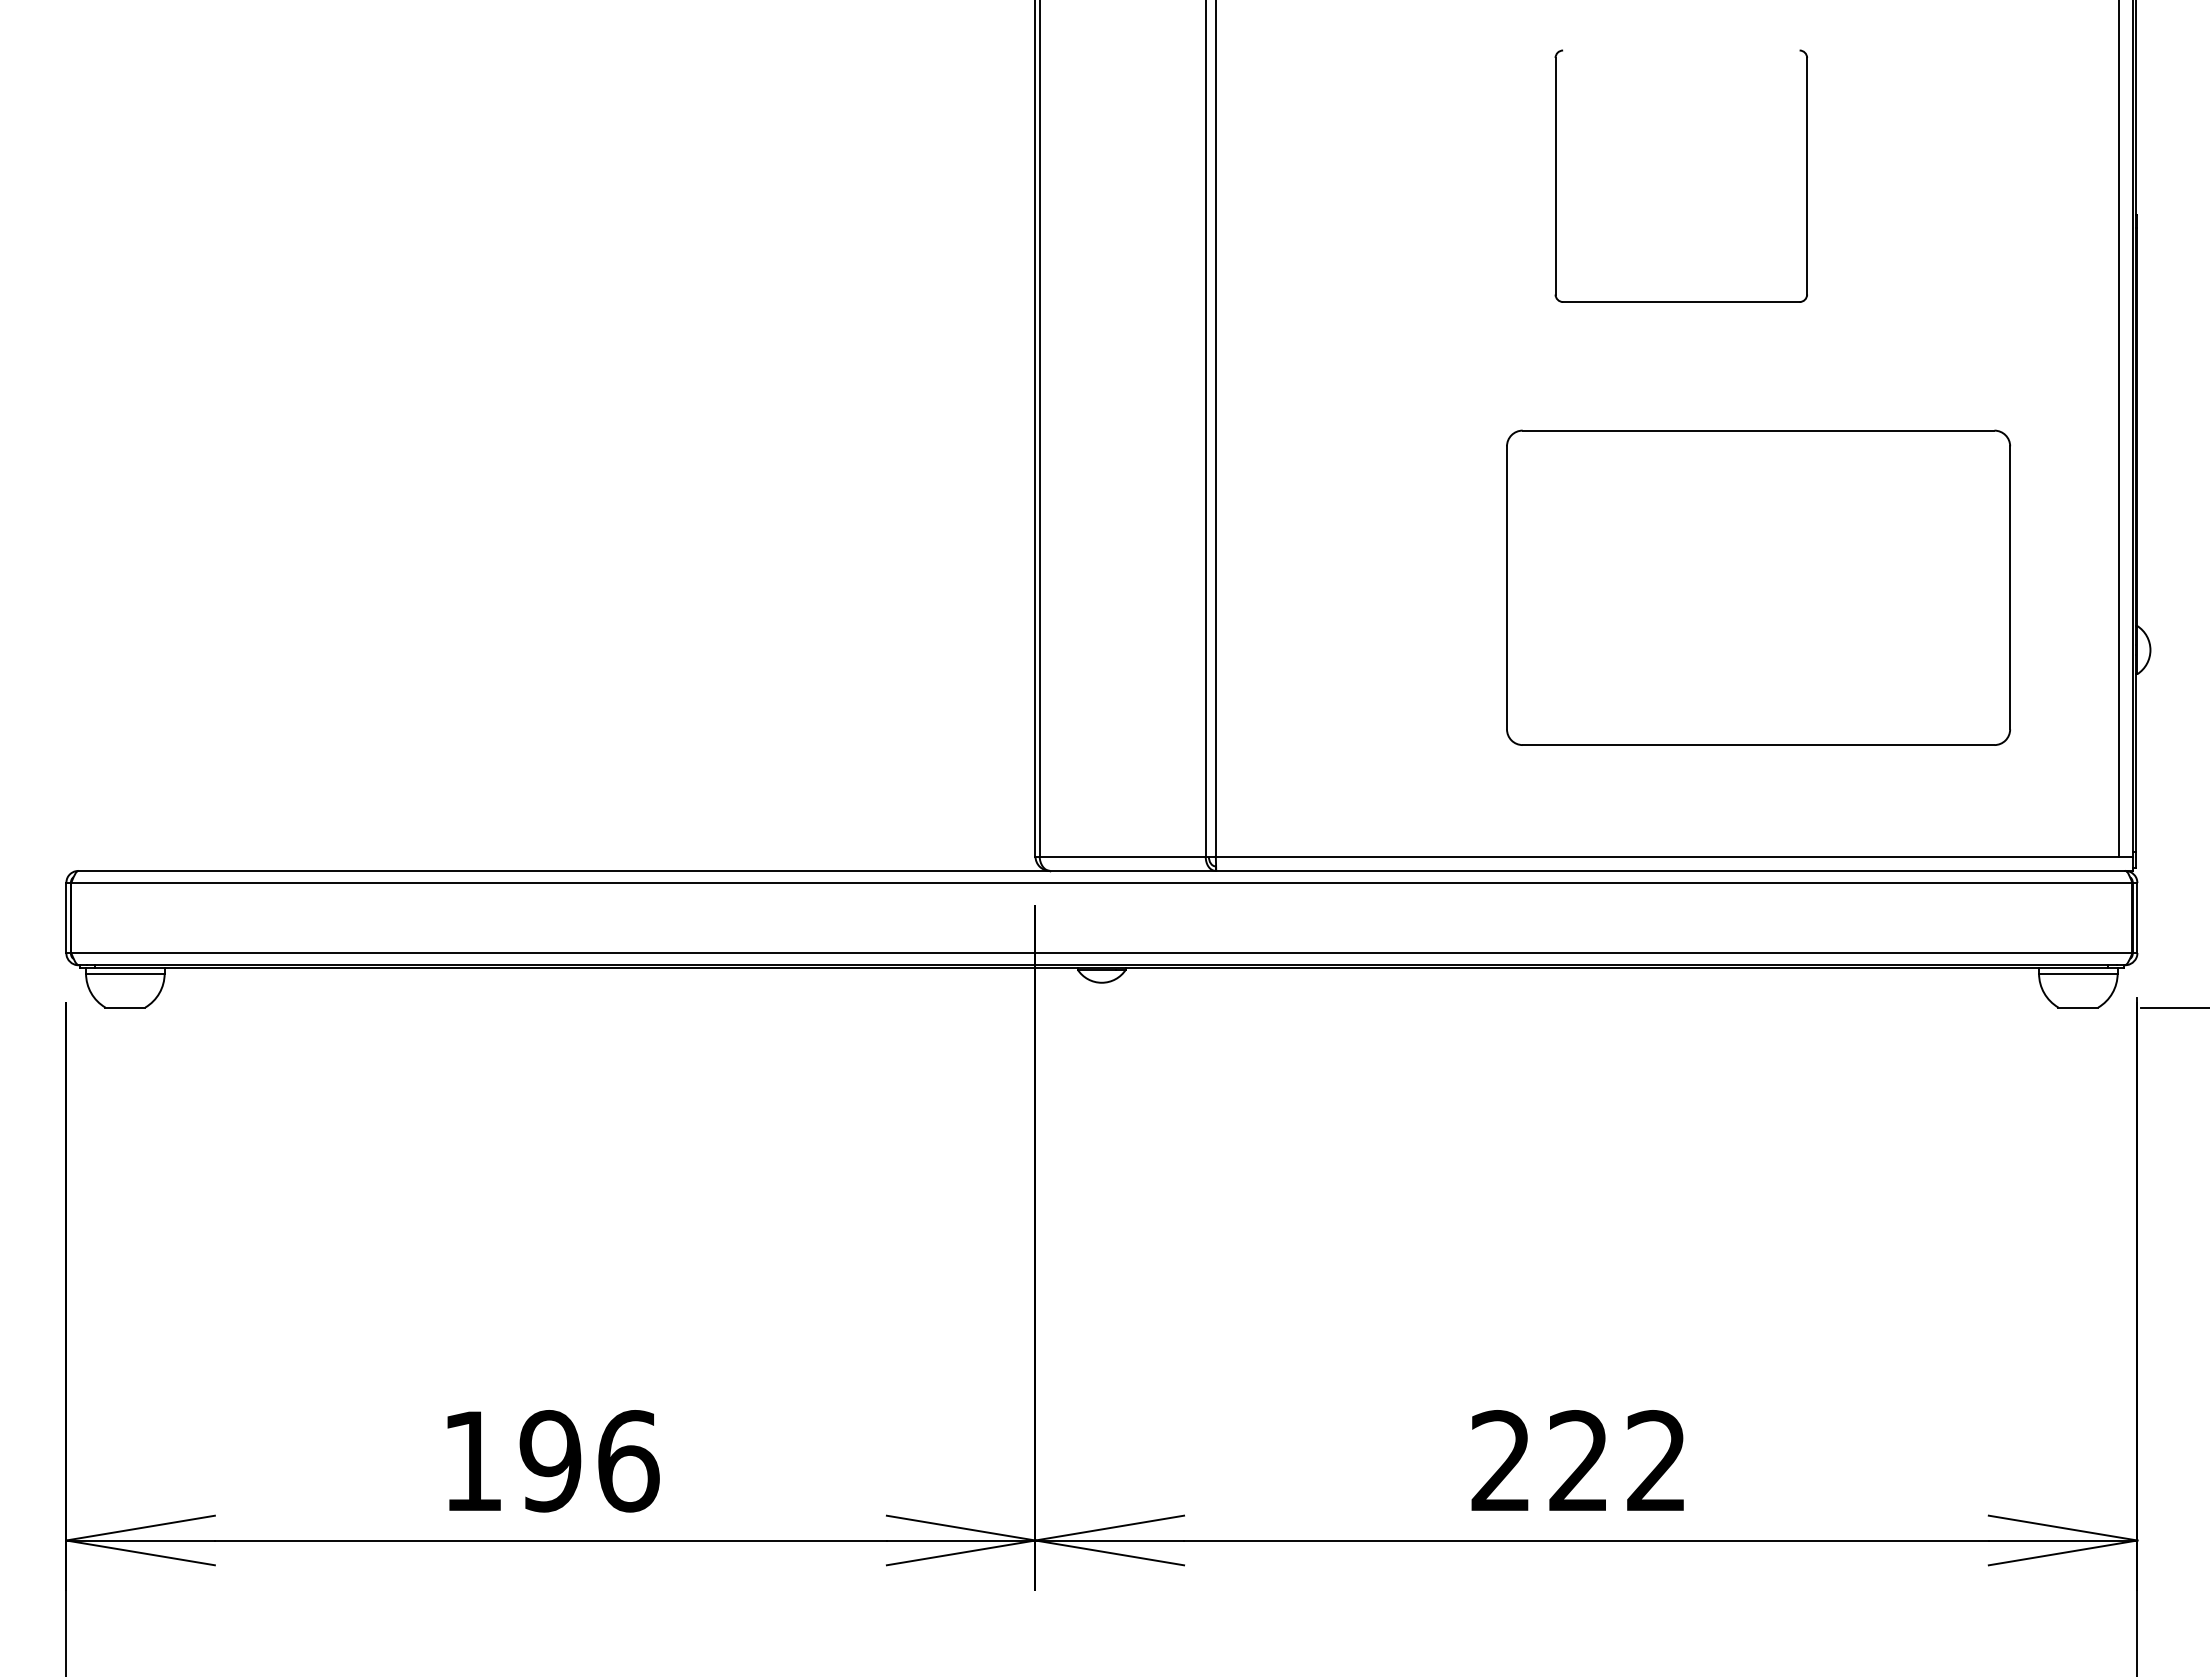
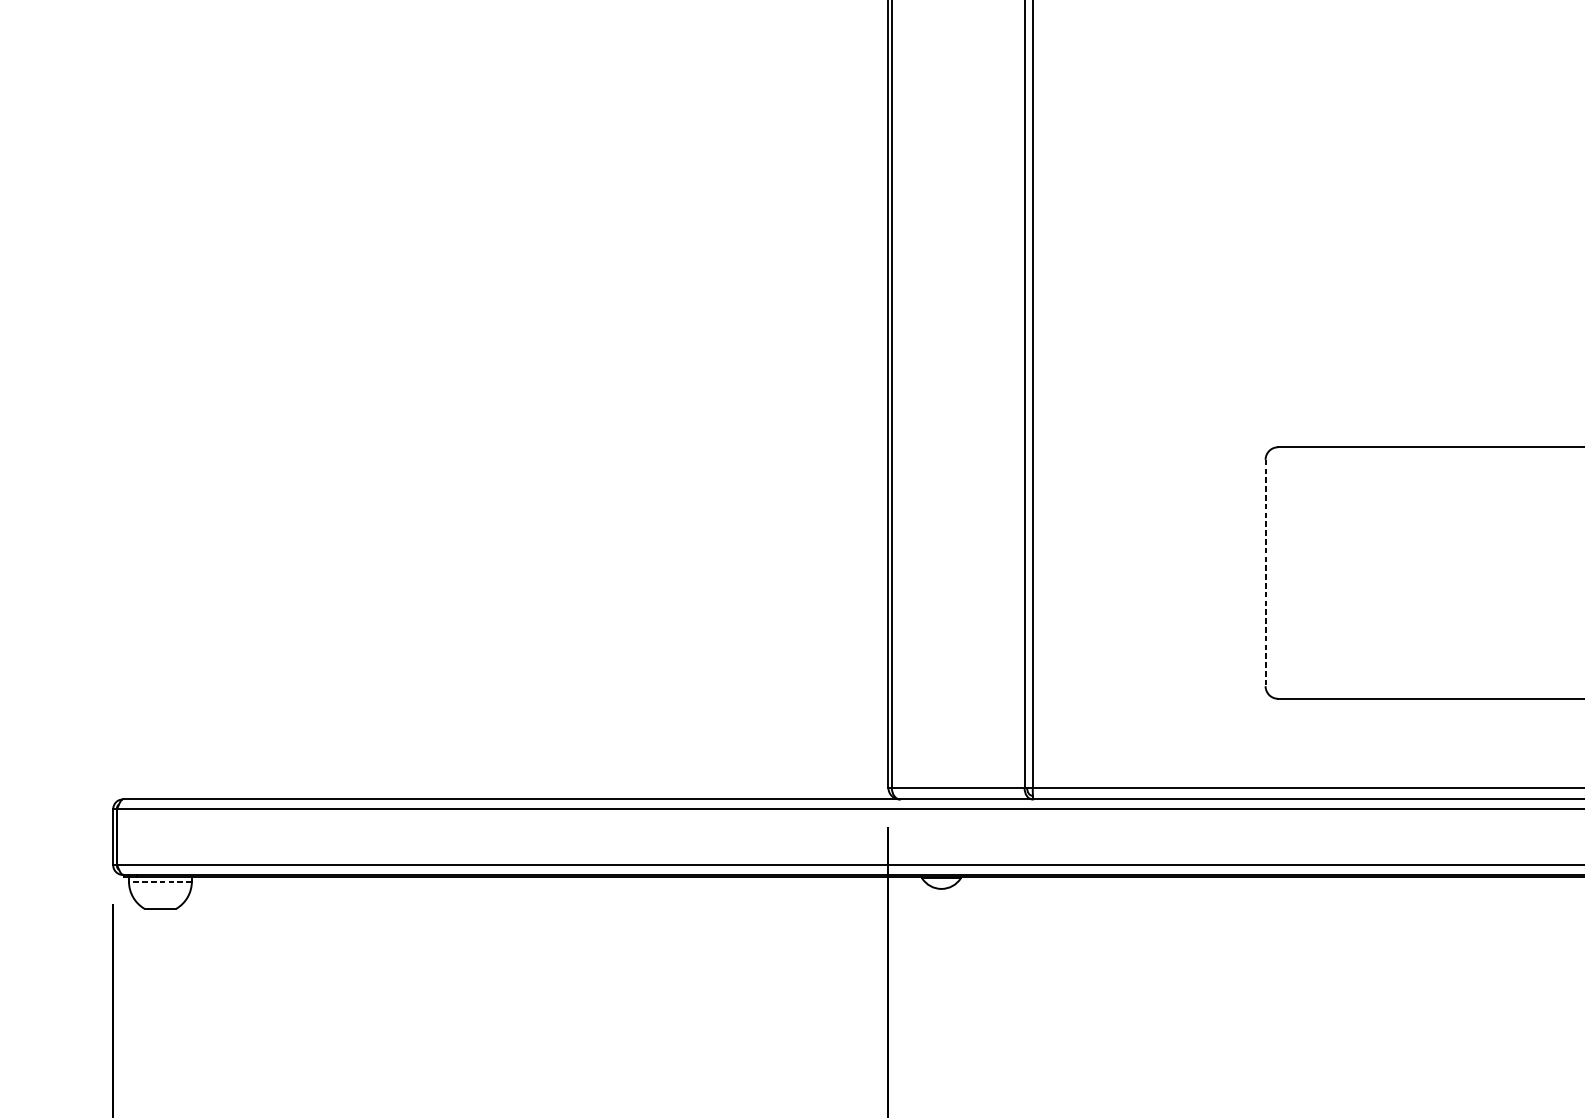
part: (1556, 175) -> (1305, 243), removed
line: (1507, 587) -> (1266, 572), solid -> dashed
line: (124, 973) -> (159, 881), solid -> dashed

